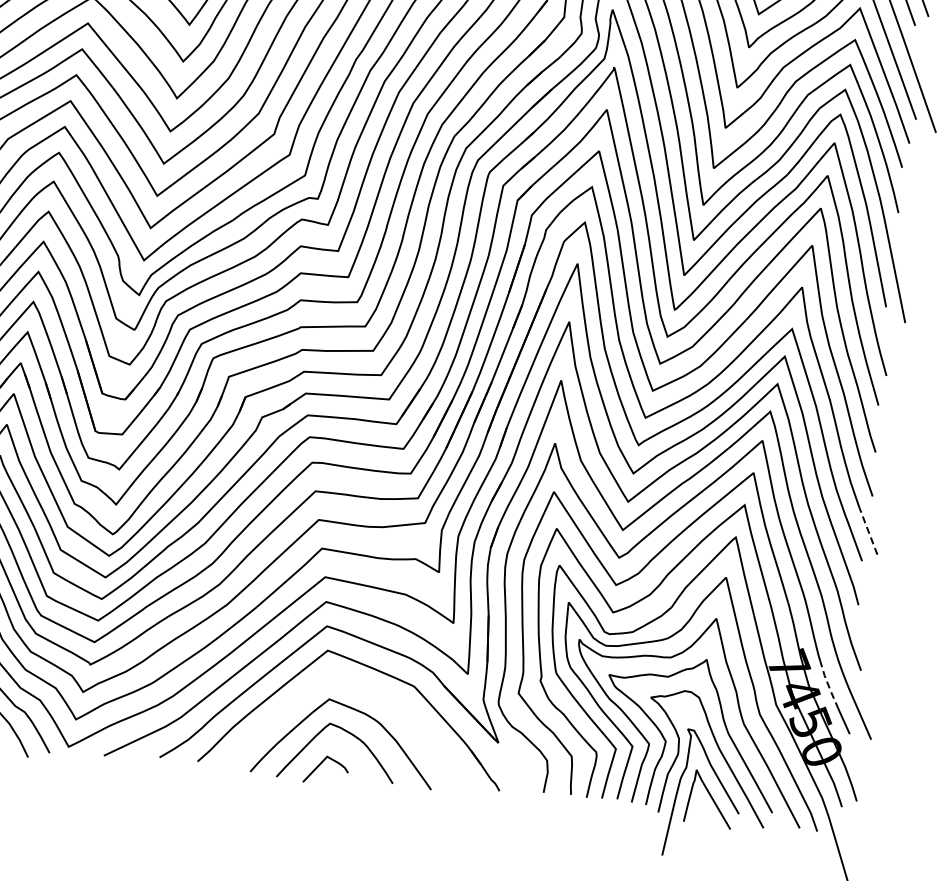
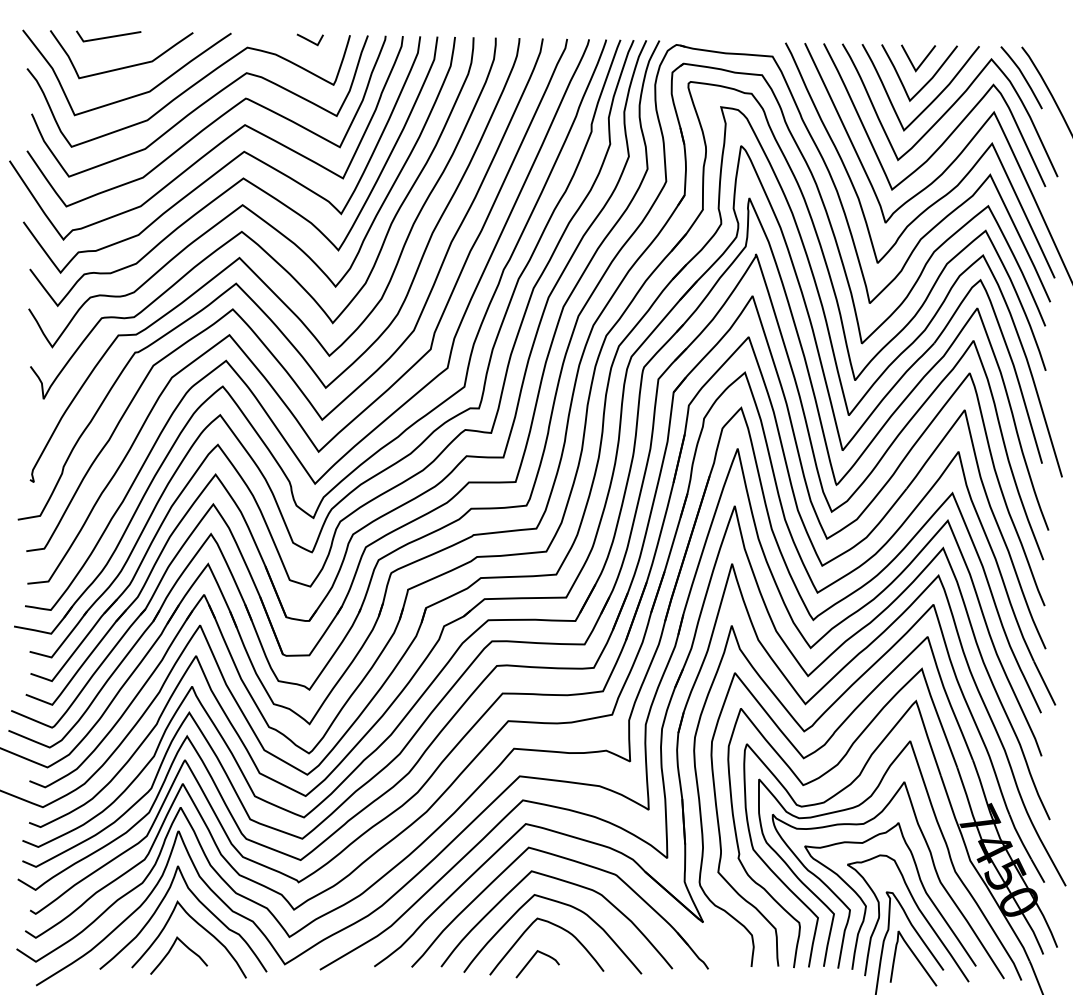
line: (868, 531) -> (1044, 683), dashed -> solid
line: (828, 684) -> (1019, 836), dashed -> solid
curve: (365, 690) -> (568, 883), added

